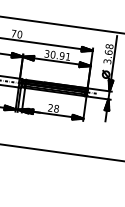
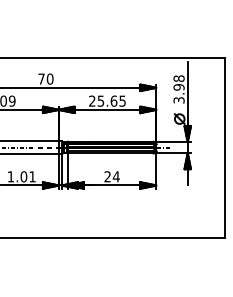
text: (108, 52) -> (178, 87), 3.68 -> 3.98
text: (57, 54) -> (107, 100), 30.91 -> 25.65
text: (56, 108) -> (115, 176), 28 -> 24

